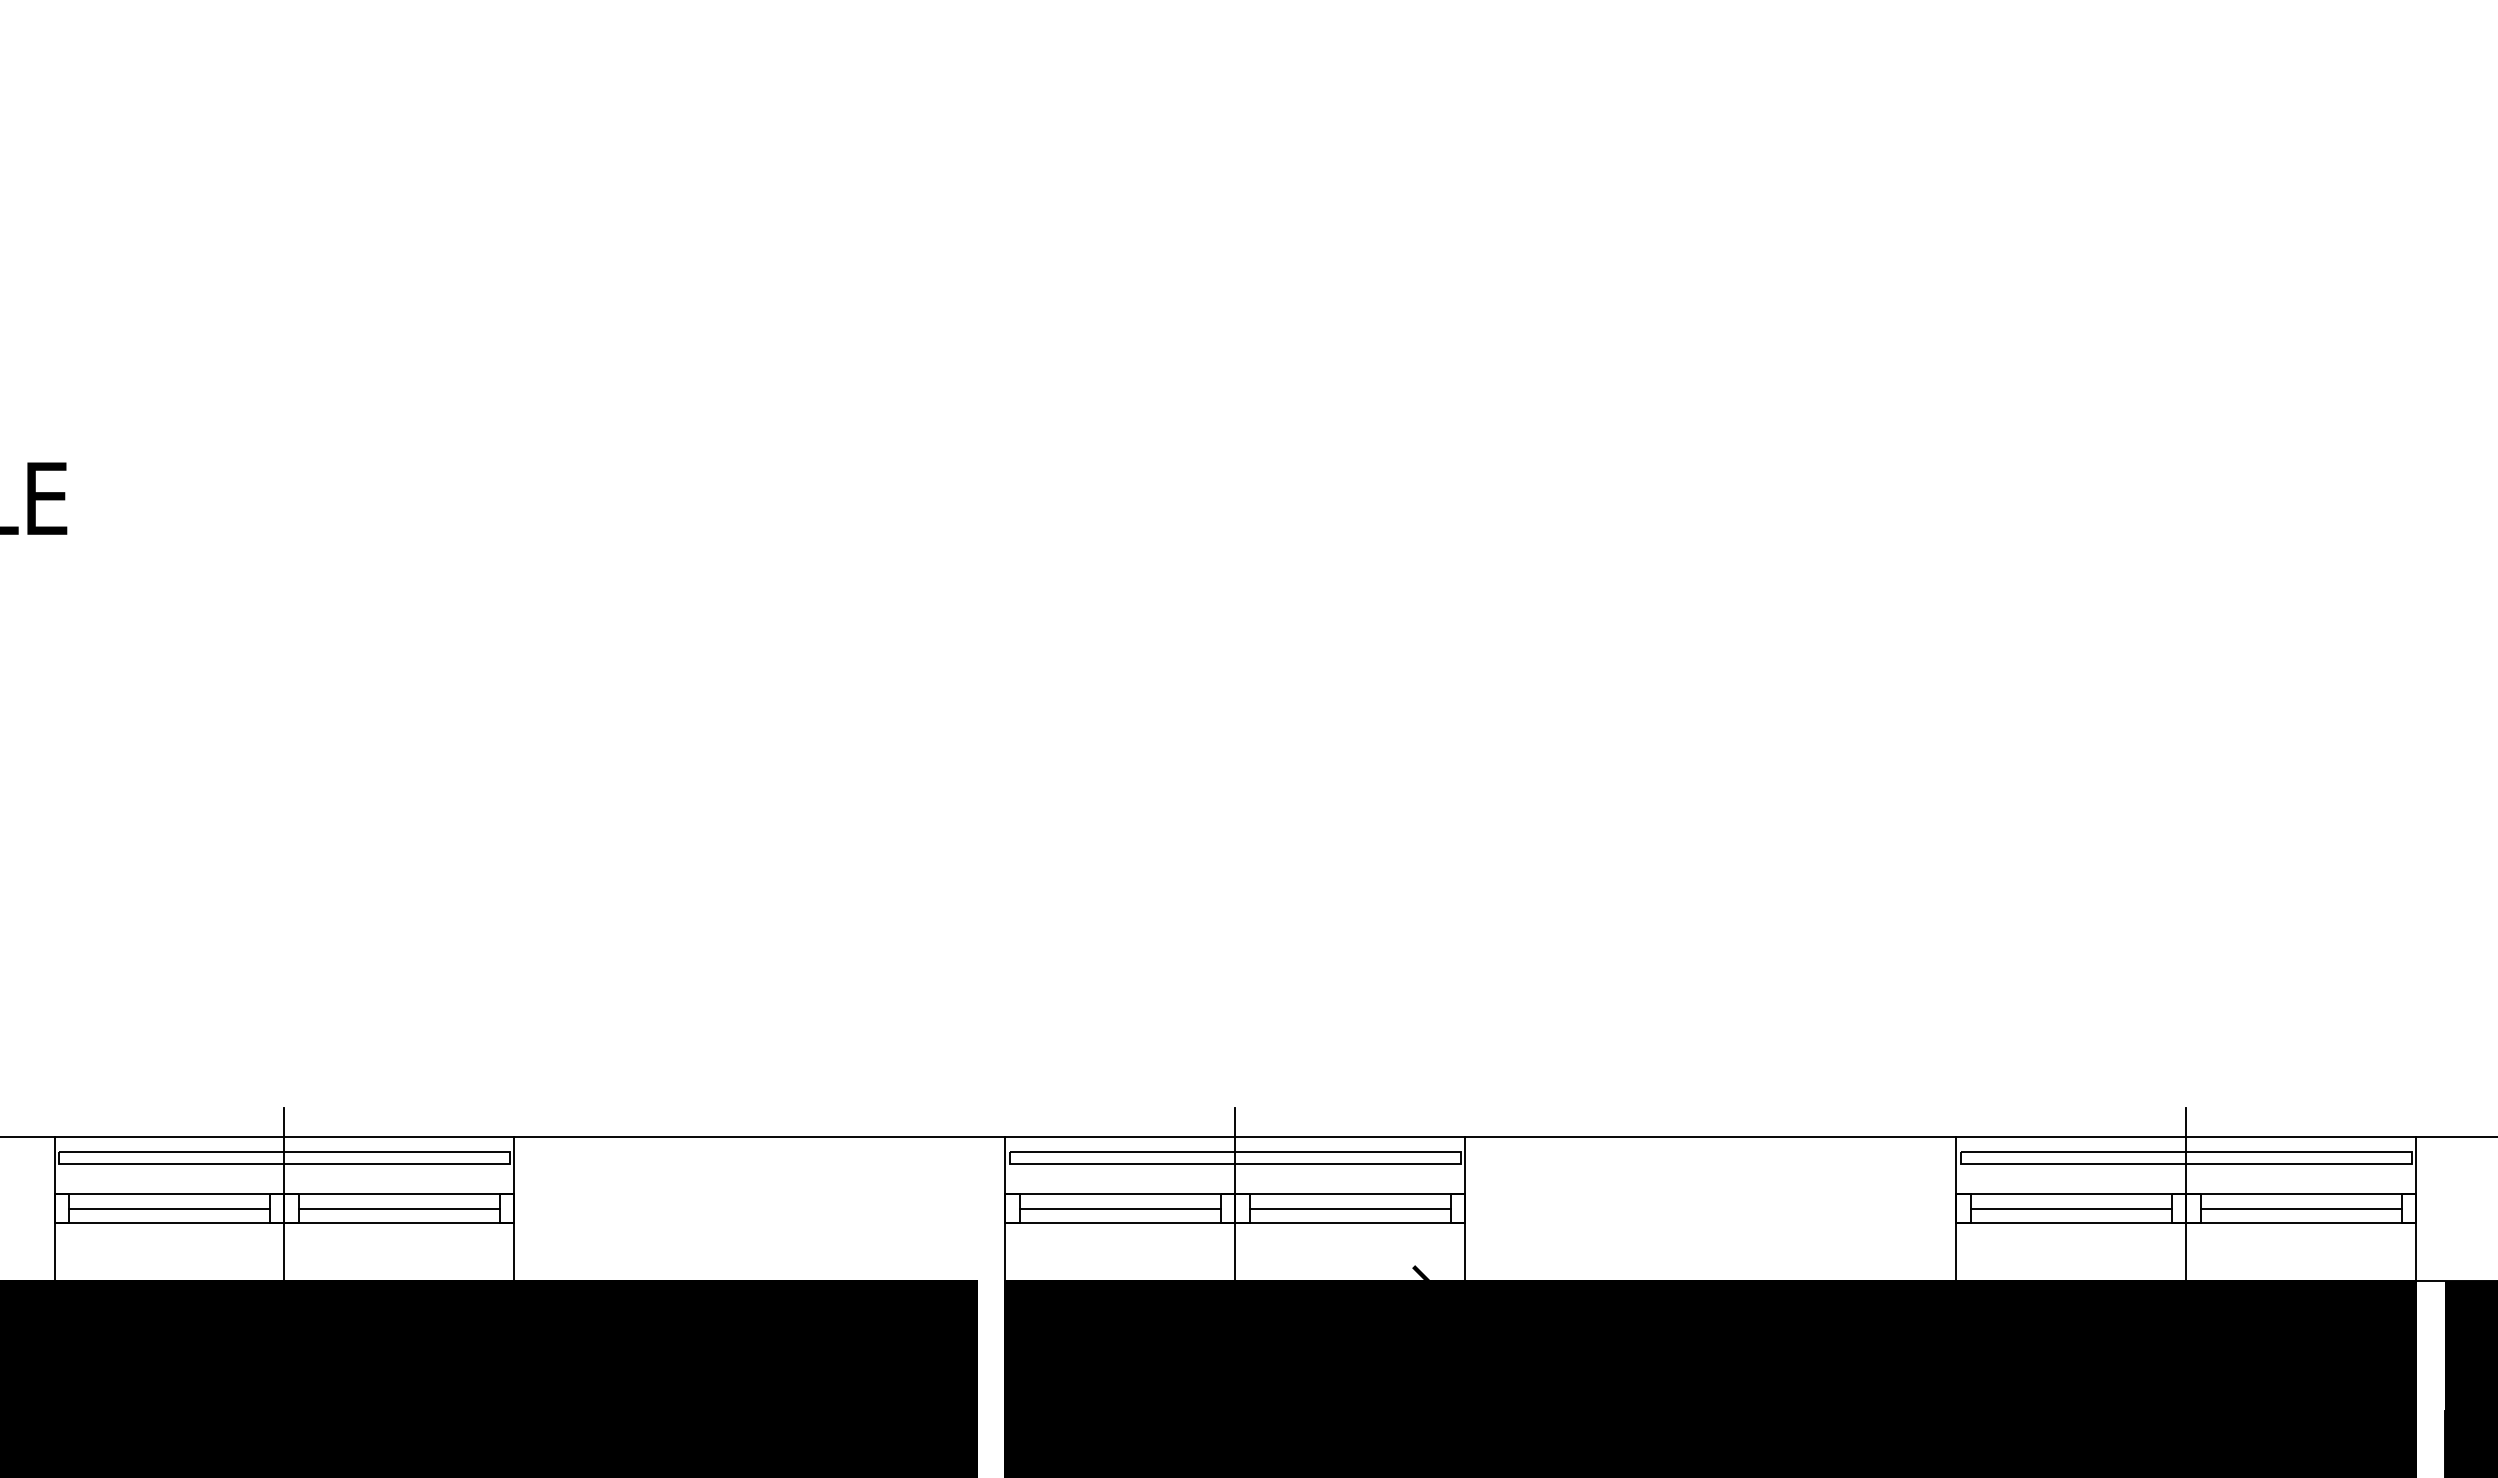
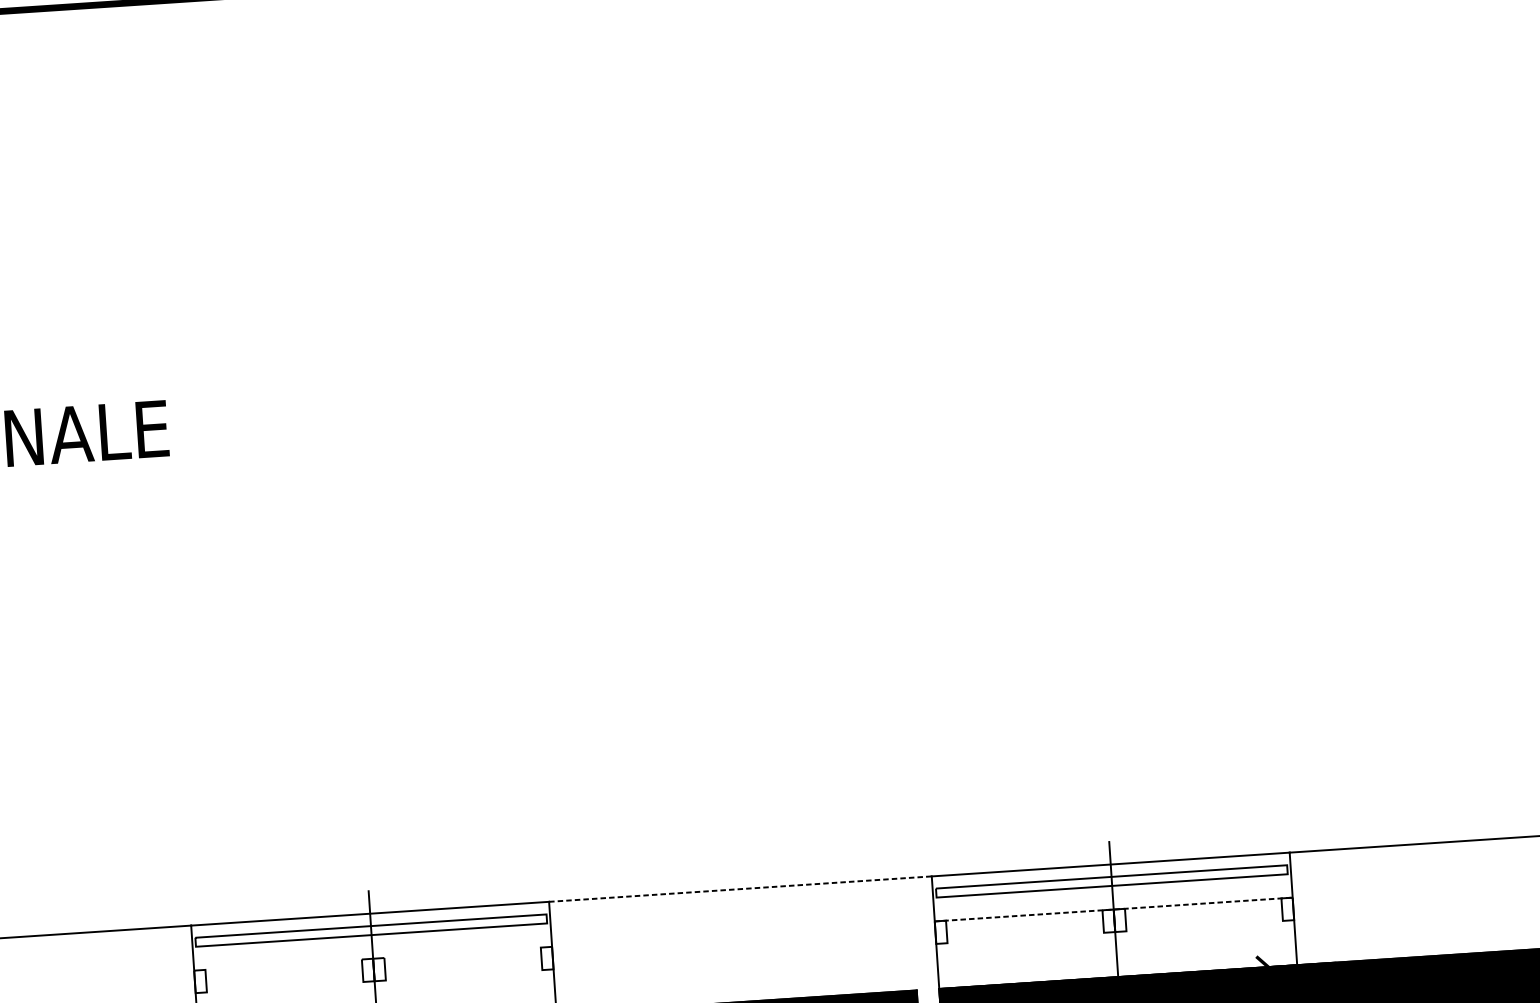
line: (759, 1136) -> (740, 889), solid -> dashed
line: (284, 1194) -> (373, 958), removed
line: (1235, 1194) -> (1113, 909), solid -> dashed
line: (168, 1208) -> (283, 975), removed
line: (398, 1208) -> (462, 963), removed
line: (1119, 1208) -> (1024, 926), removed
line: (1349, 1208) -> (1203, 914), removed
line: (284, 1223) -> (374, 981), removed
line: (1235, 1223) -> (1115, 932), removed

